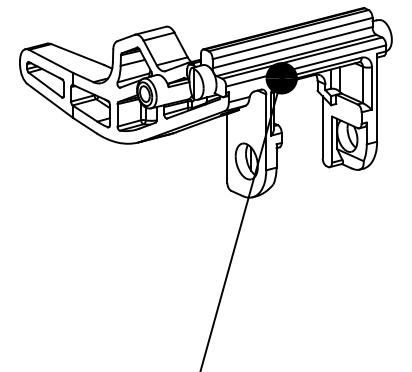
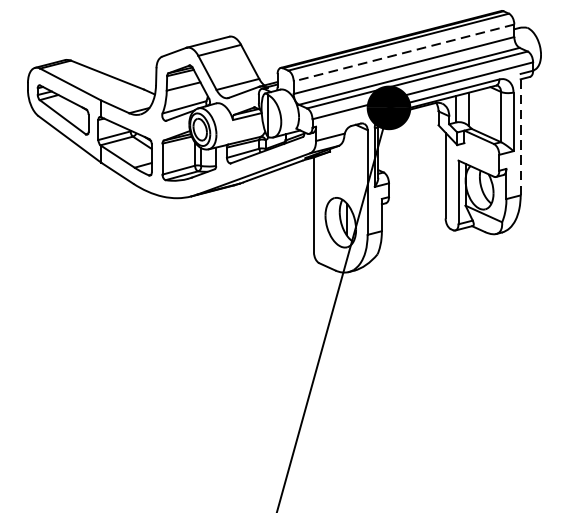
line: (292, 38) -> (403, 52), solid -> dashed
line: (377, 97) -> (521, 134), solid -> dashed

